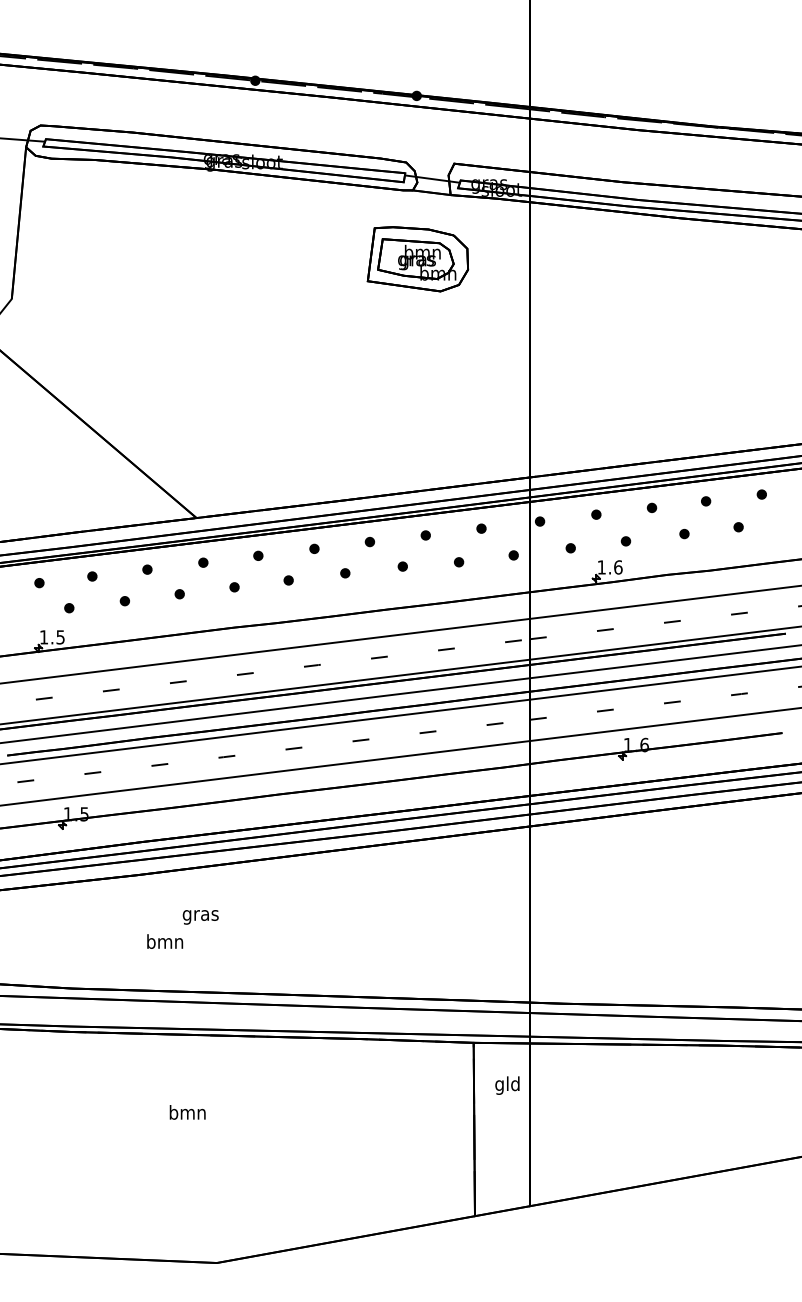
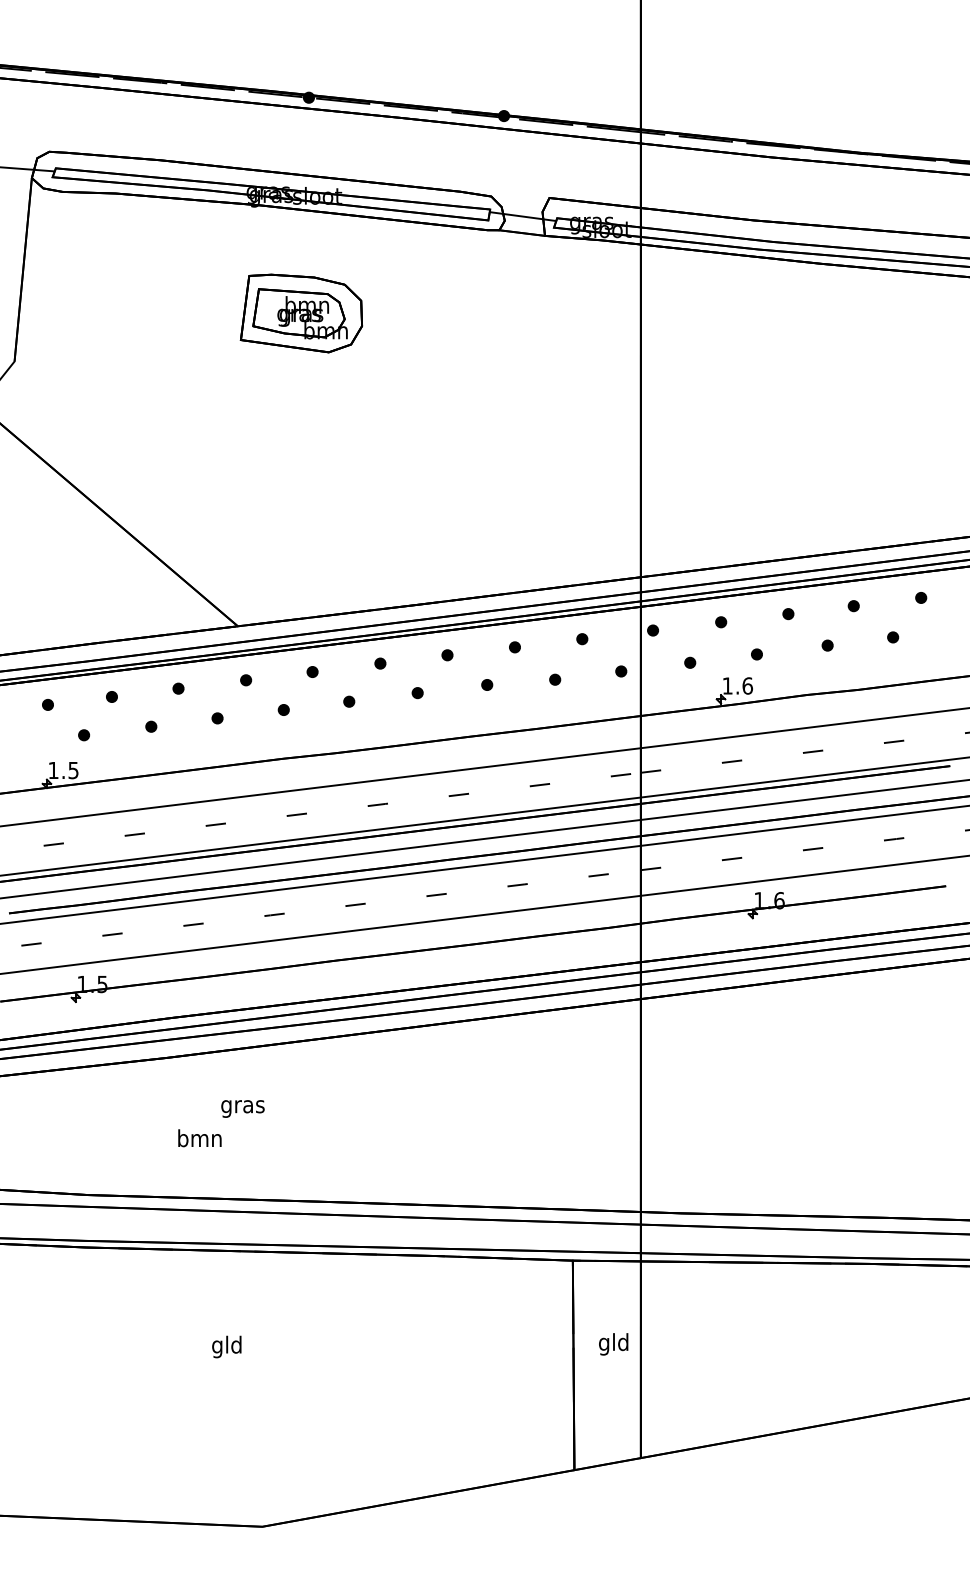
part: (417, 259) -> (301, 313), moved
text: (507, 1085) -> (613, 1344), moved
text: (187, 1113) -> (226, 1346), bmn -> gld

